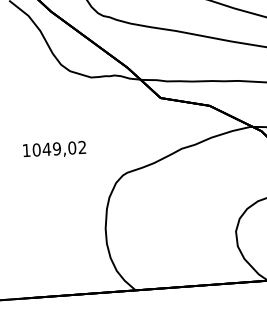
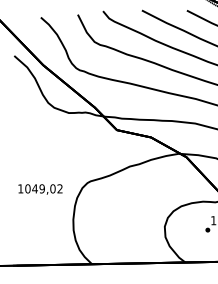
text: (54, 149) -> (40, 189), moved

